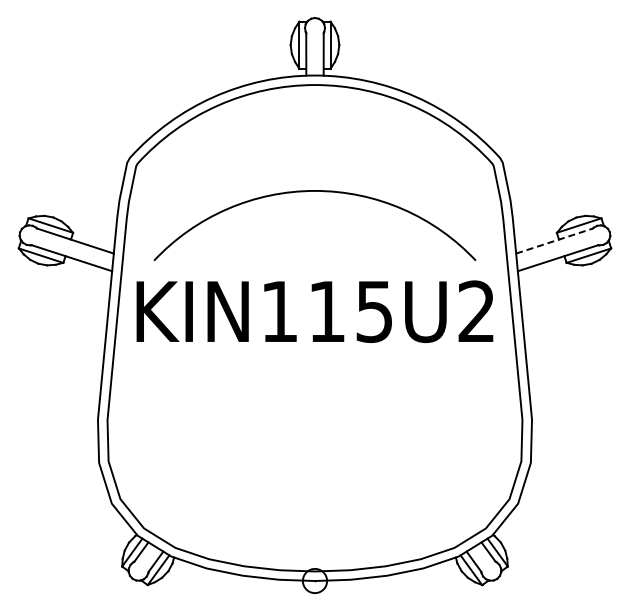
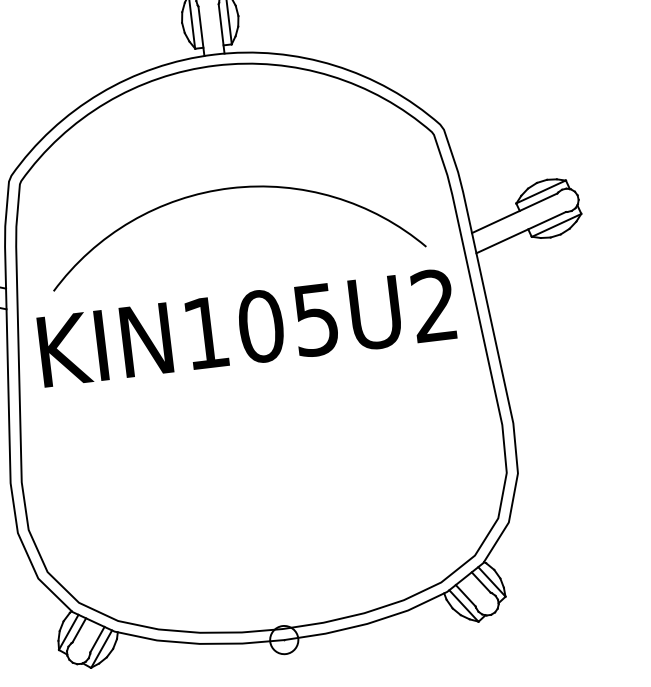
line: (554, 240) -> (514, 212), dashed -> solid
text: (327, 311) -> (261, 326), KIN115U2 -> KIN105U2

